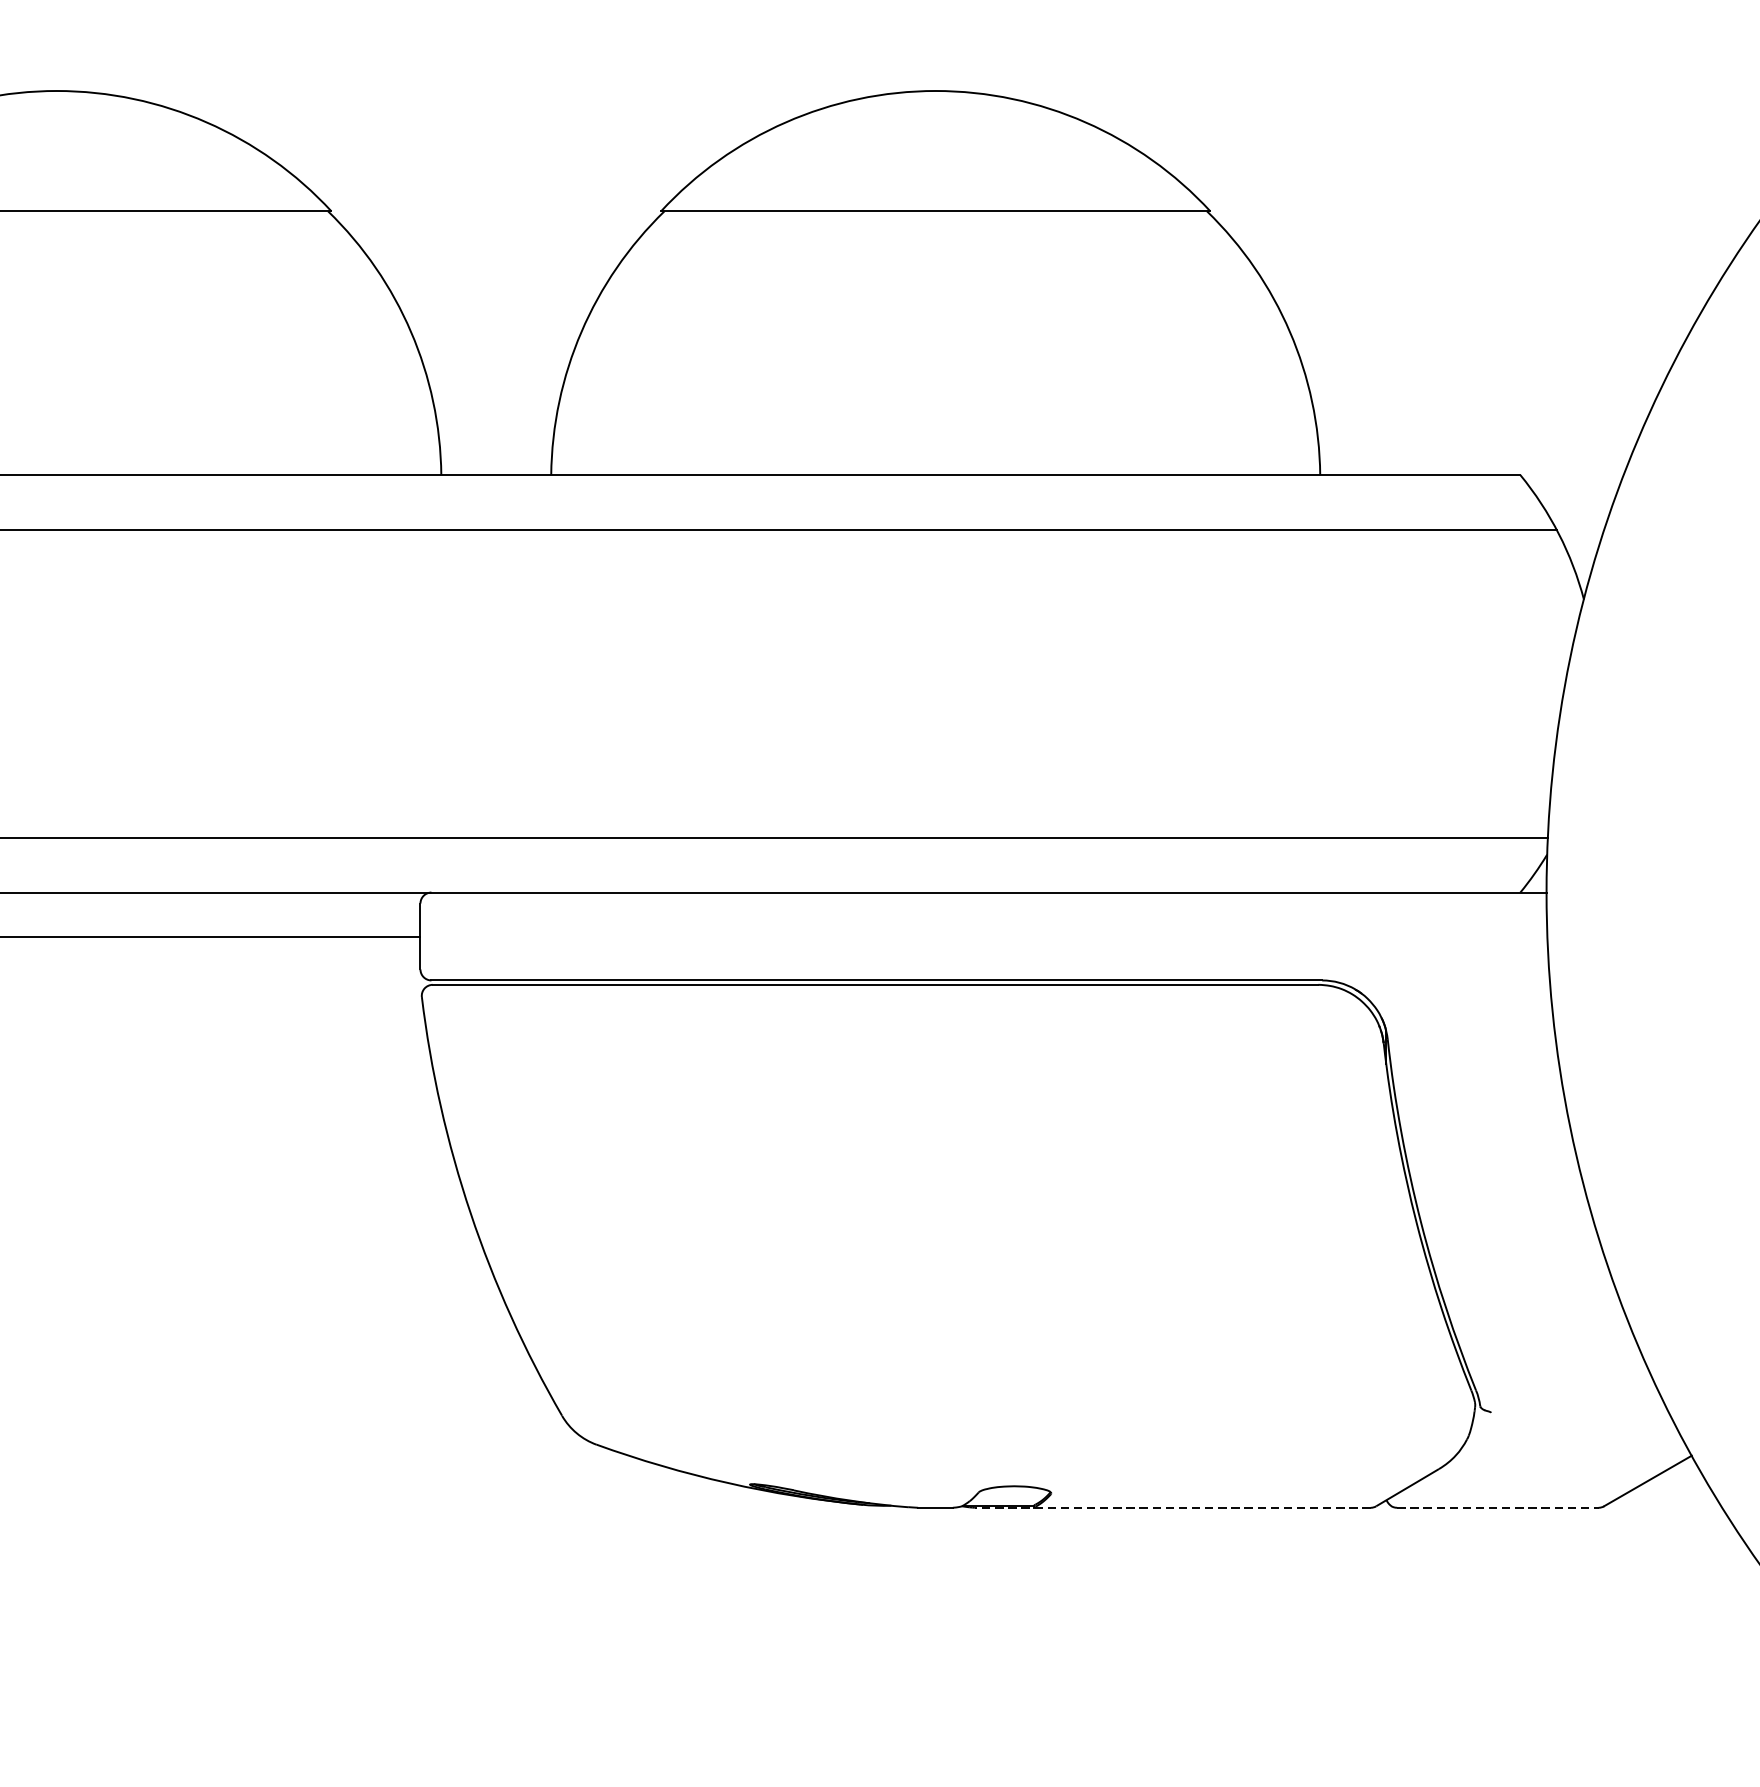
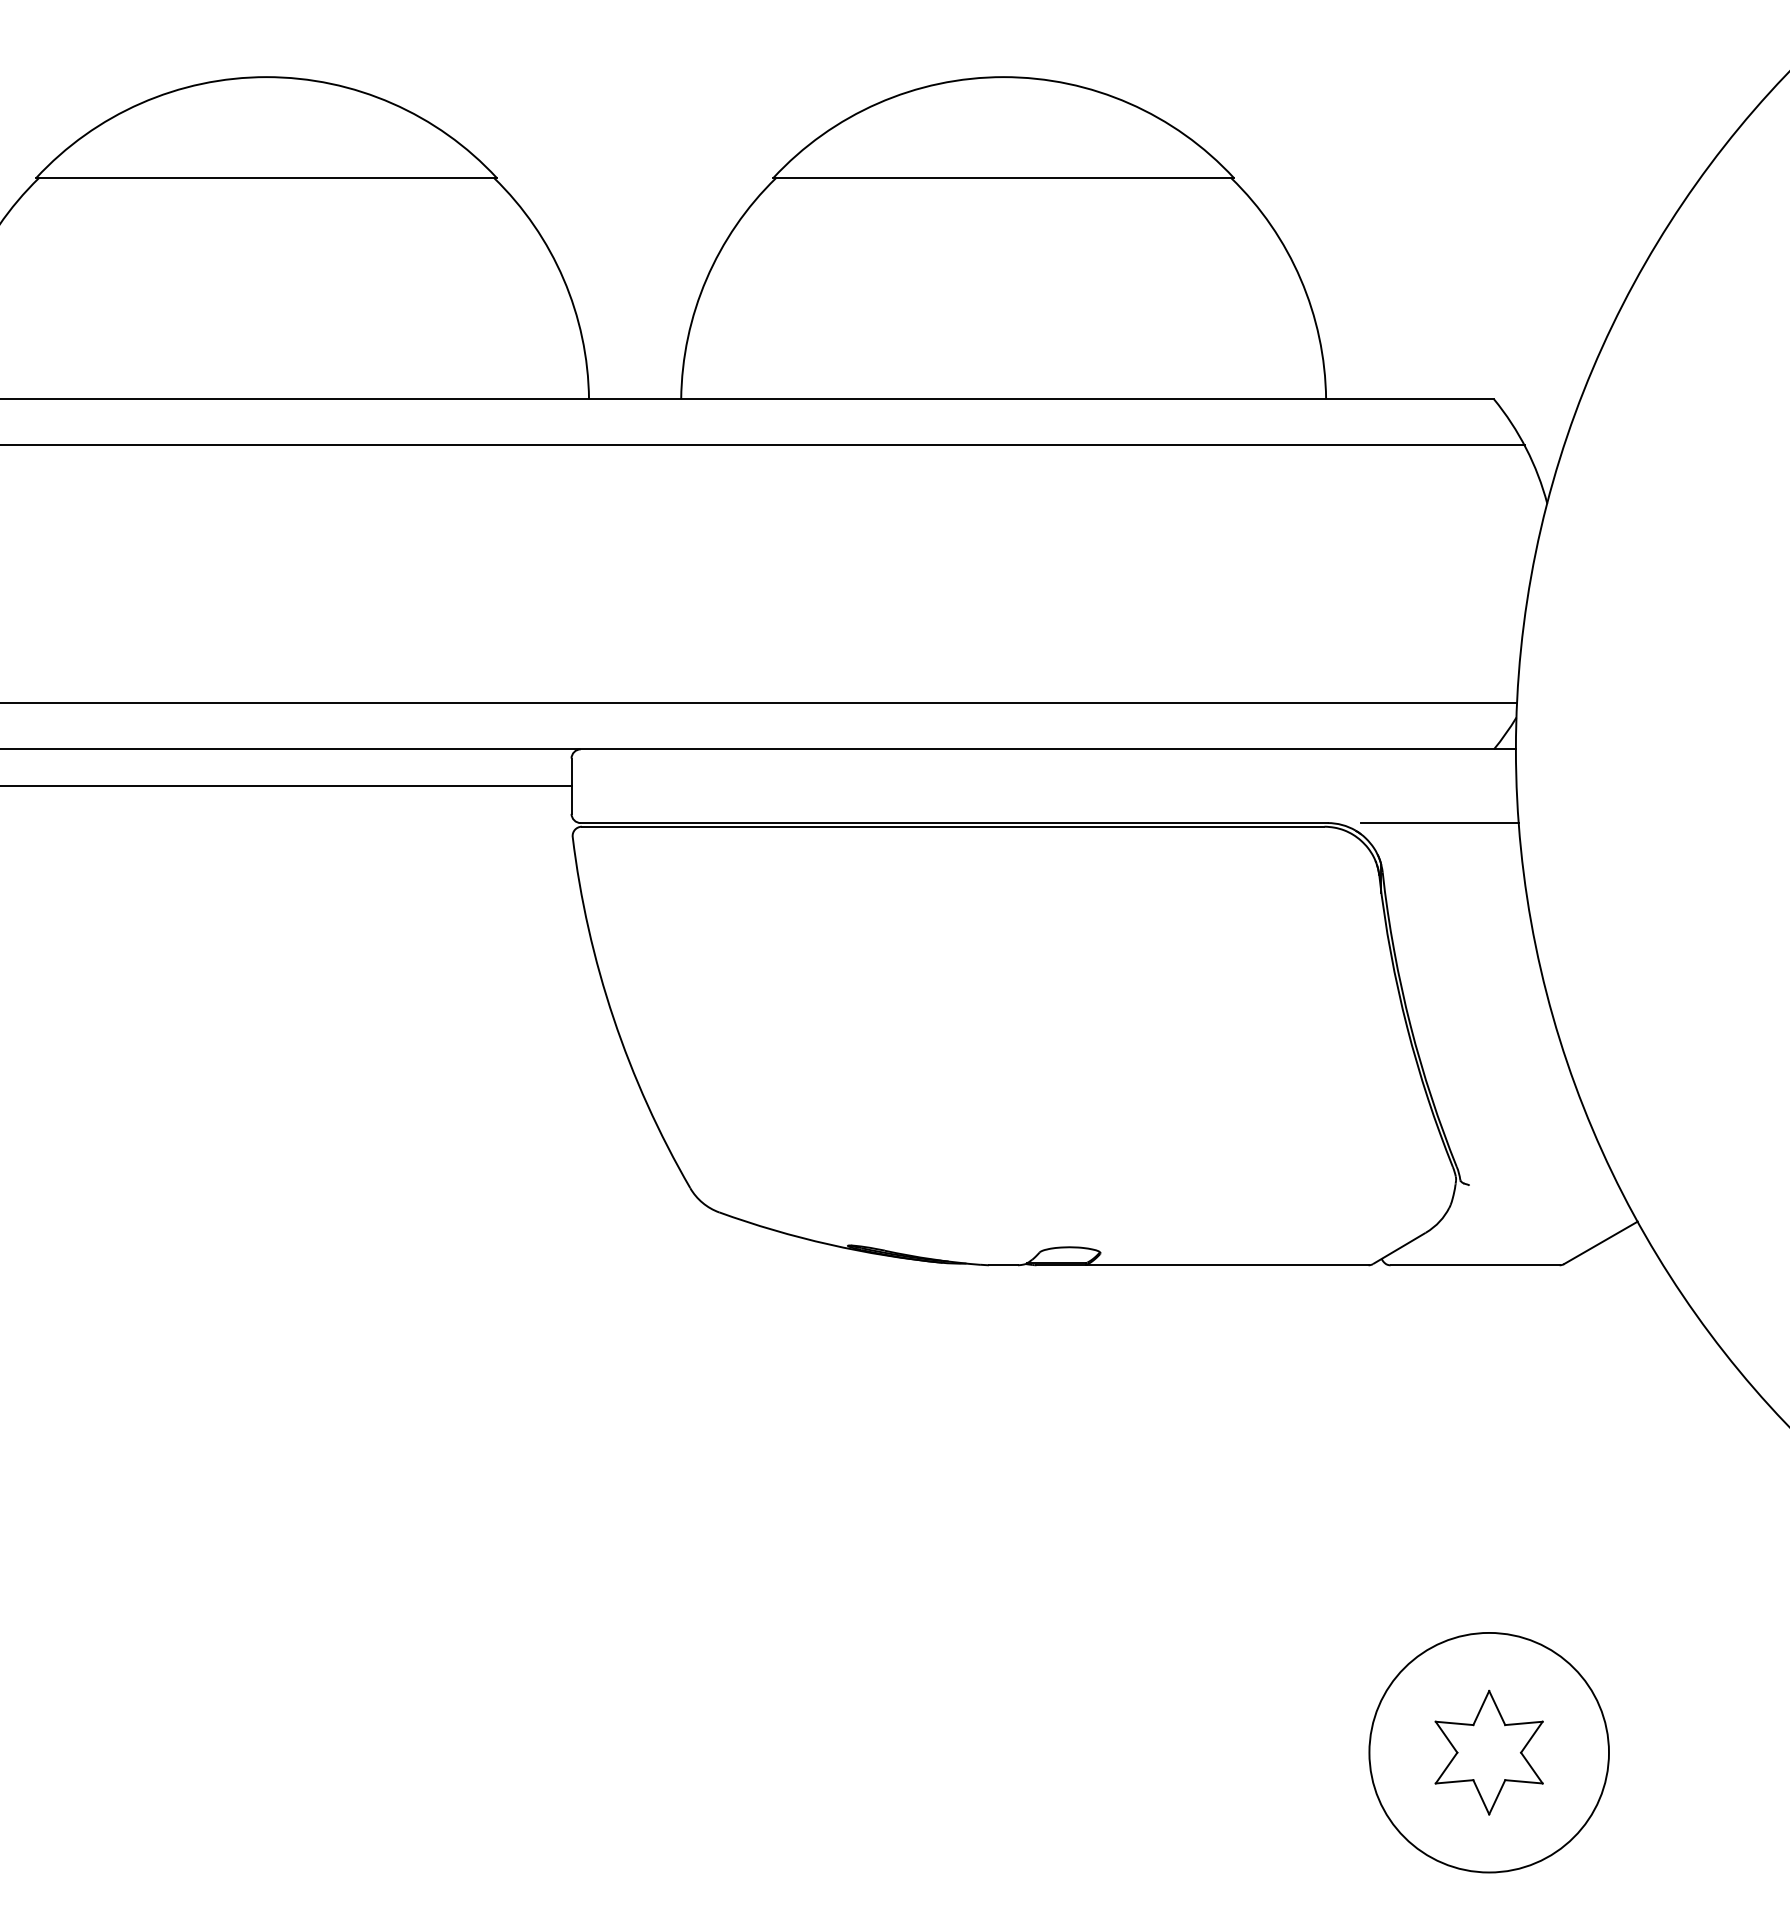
line: (1455, 980) -> (1439, 823), added
line: (1171, 1508) -> (1201, 1265), dashed -> solid
line: (1498, 1508) -> (1475, 1265), dashed -> solid

